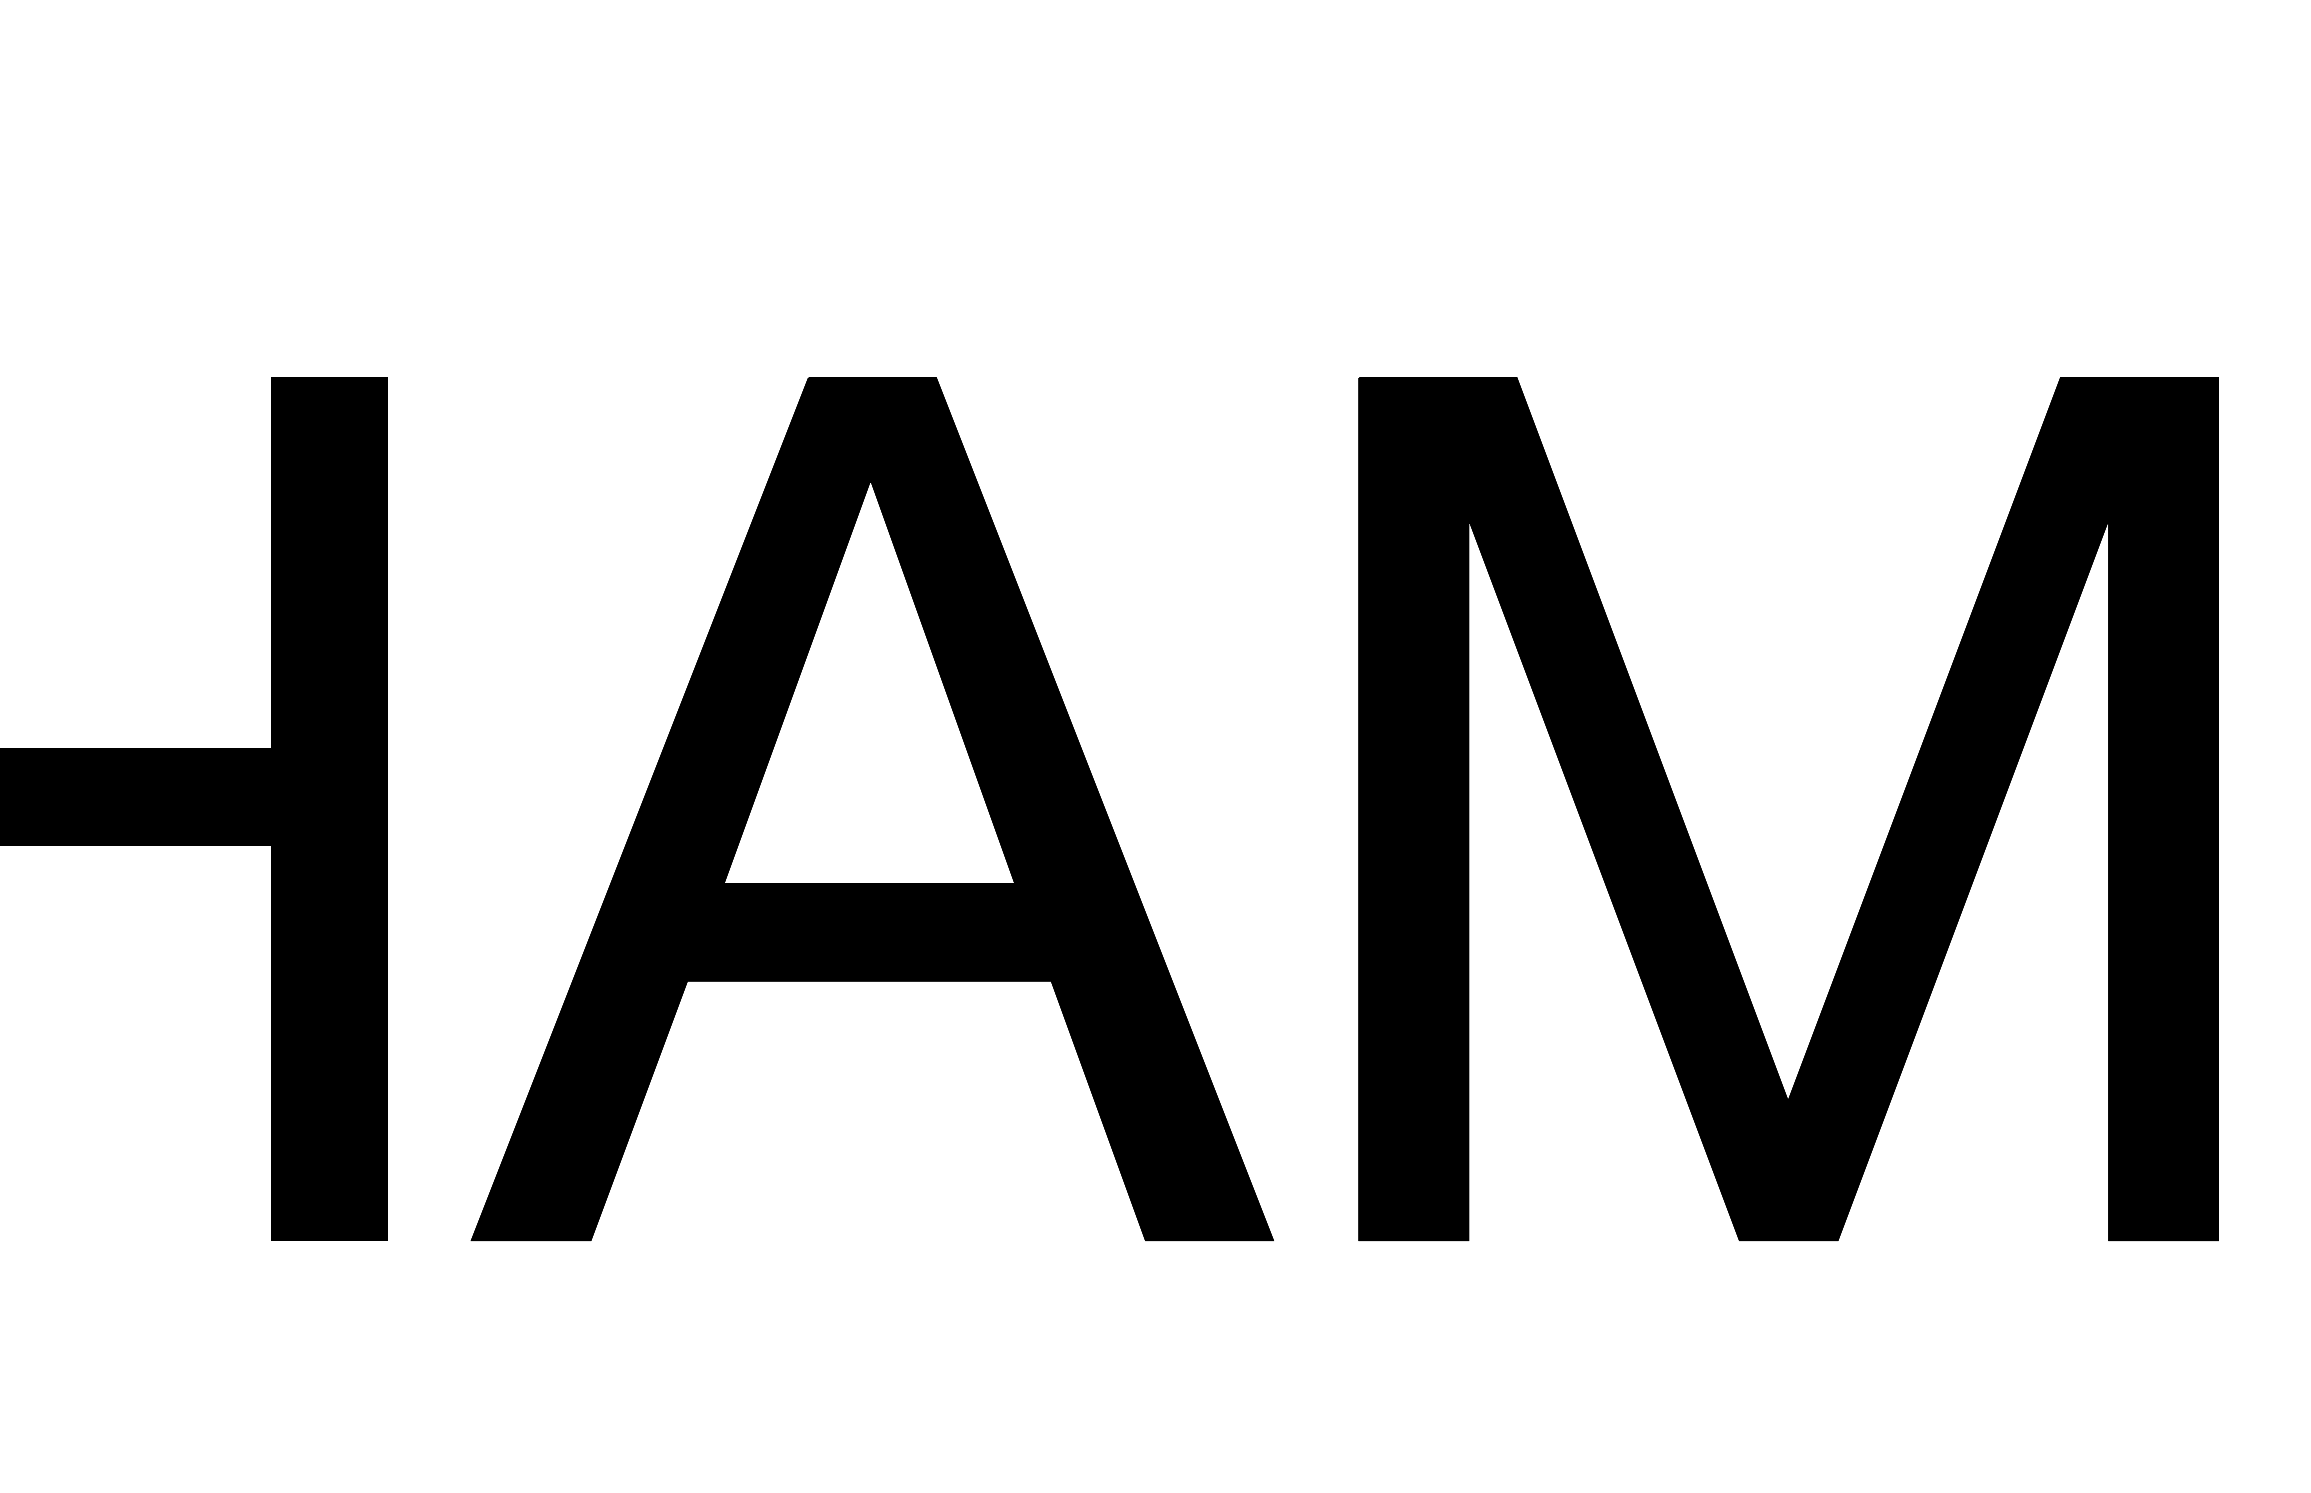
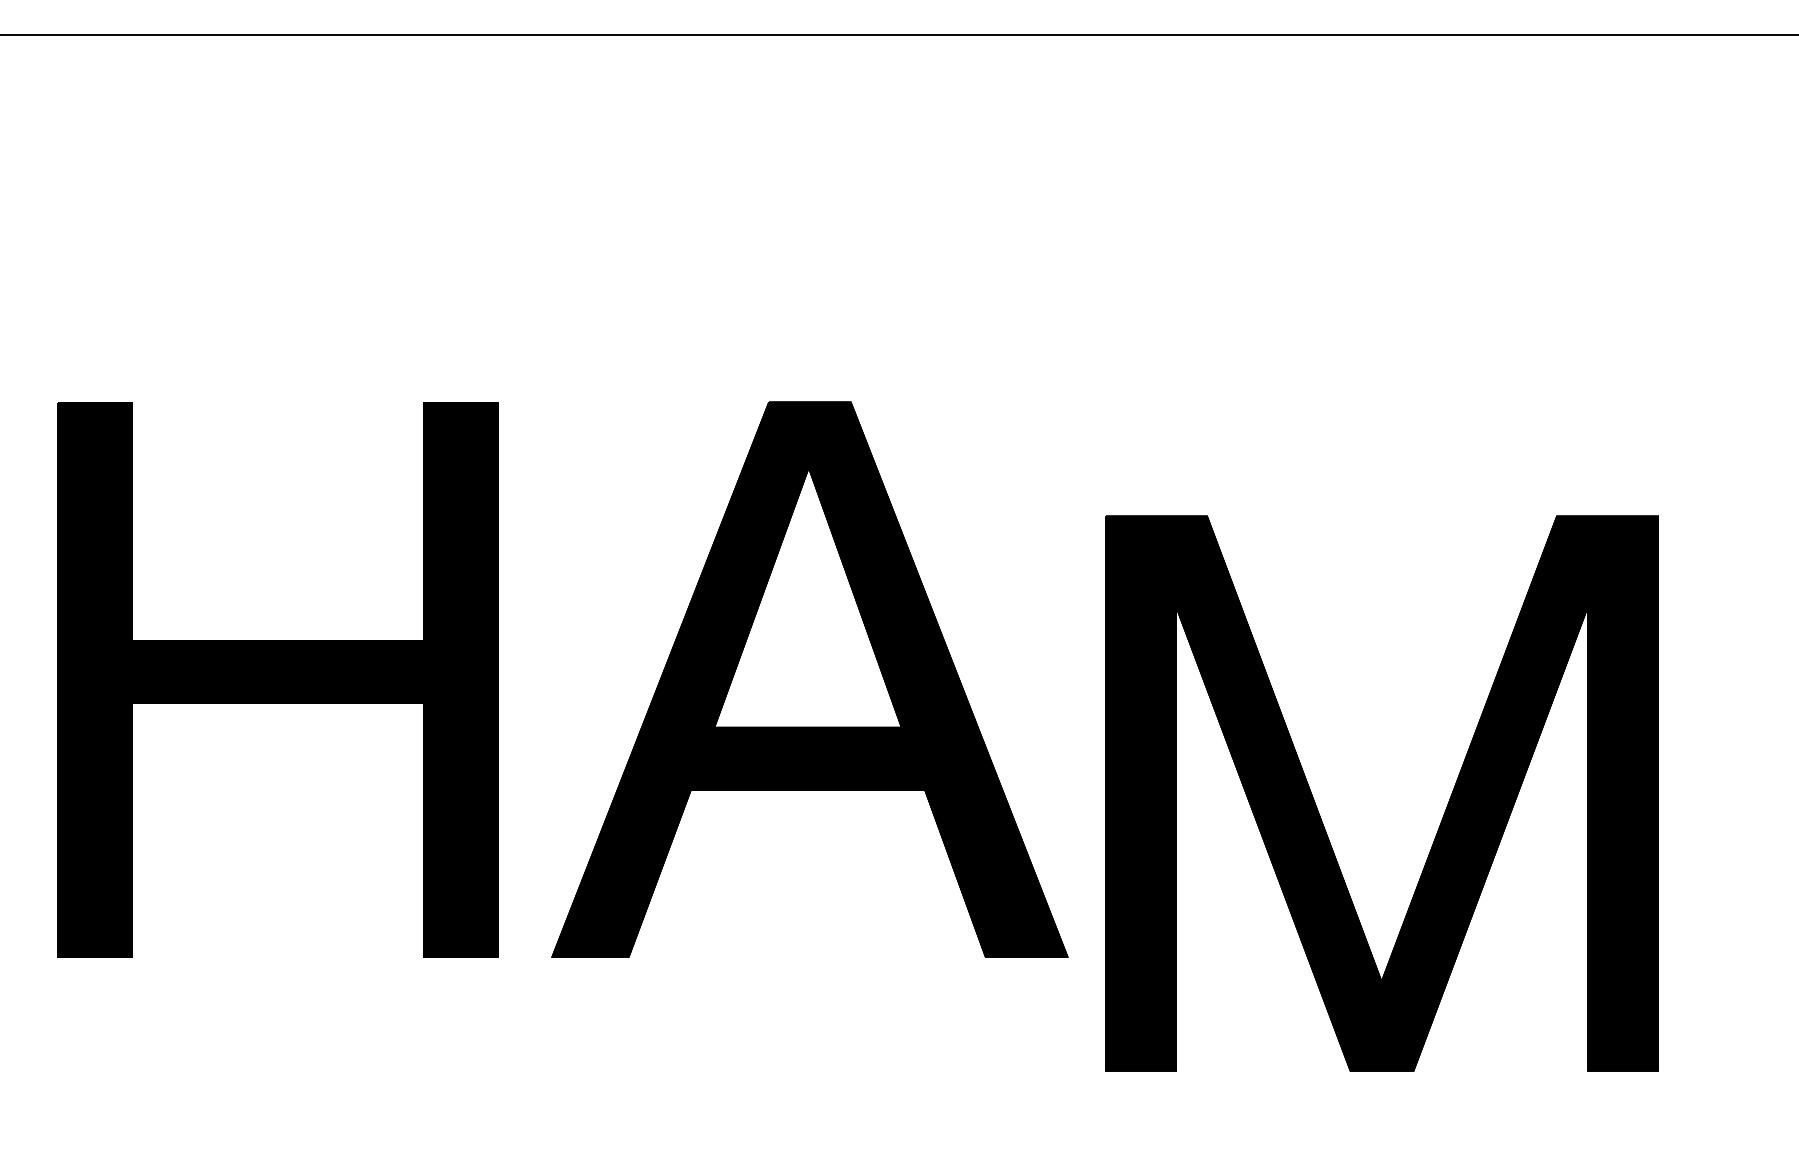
part: (1691, 838) -> (1319, 812), moved

